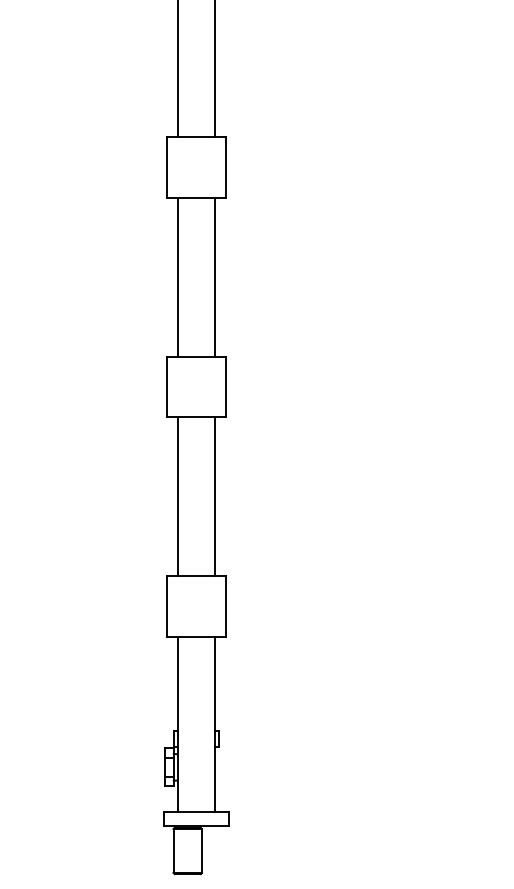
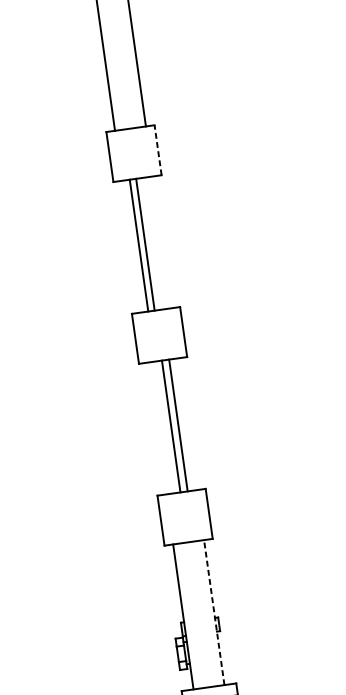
line: (225, 167) -> (158, 150), solid -> dashed
line: (177, 276) -> (145, 244), moved
line: (215, 276) -> (139, 244), moved
line: (177, 496) -> (178, 425), moved
line: (215, 496) -> (171, 426), moved
line: (215, 723) -> (214, 612), solid -> dashed

